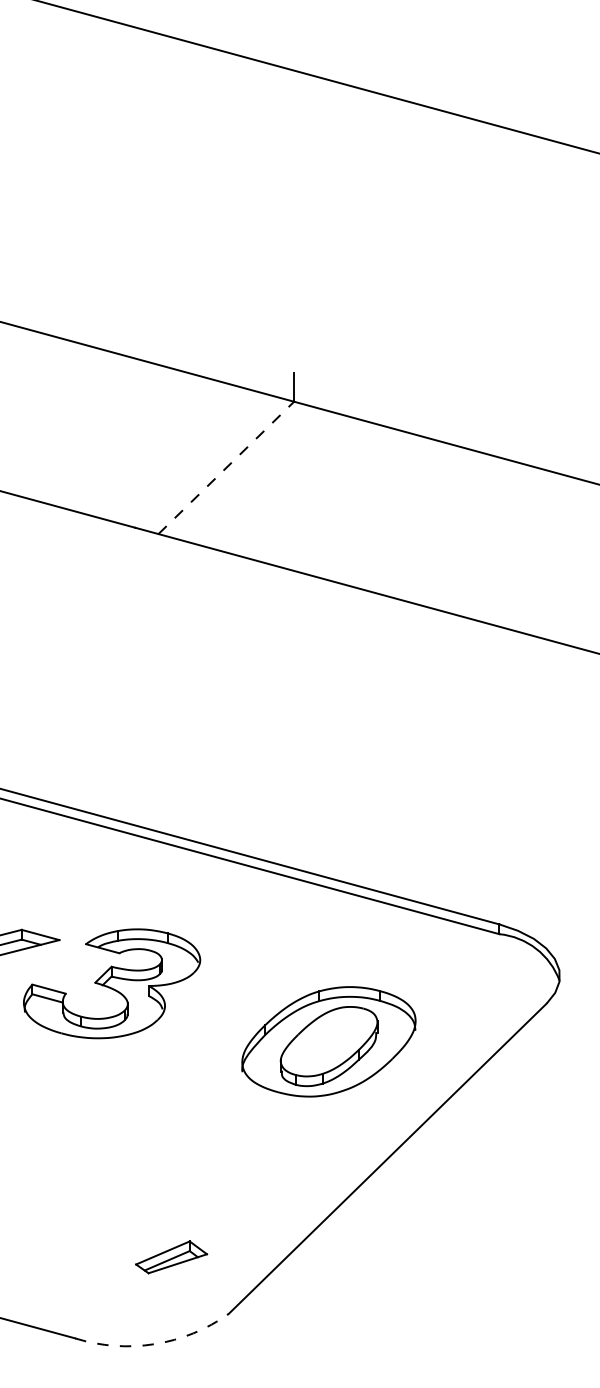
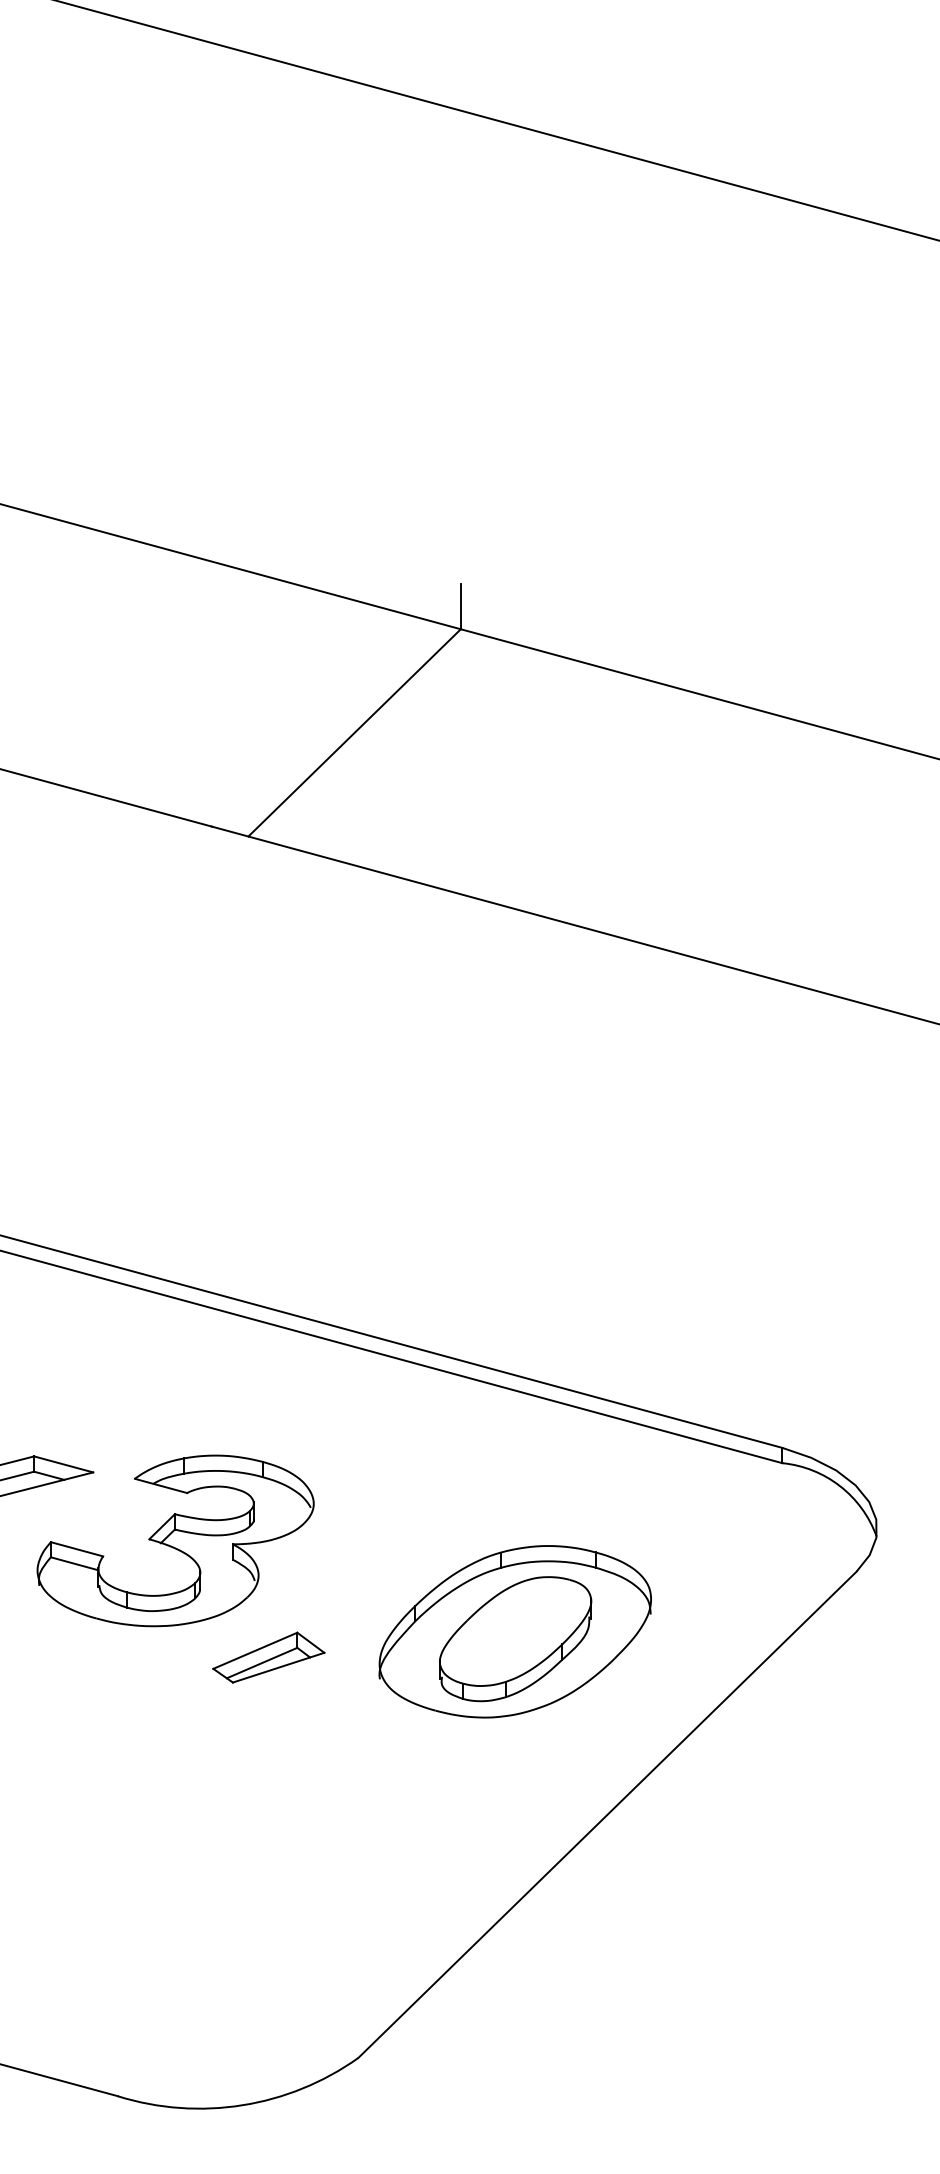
line: (226, 467) -> (354, 732), dashed -> solid
part: (171, 1257) -> (268, 1657), moved
arc: (154, 1344) -> (242, 2105), dashed -> solid

